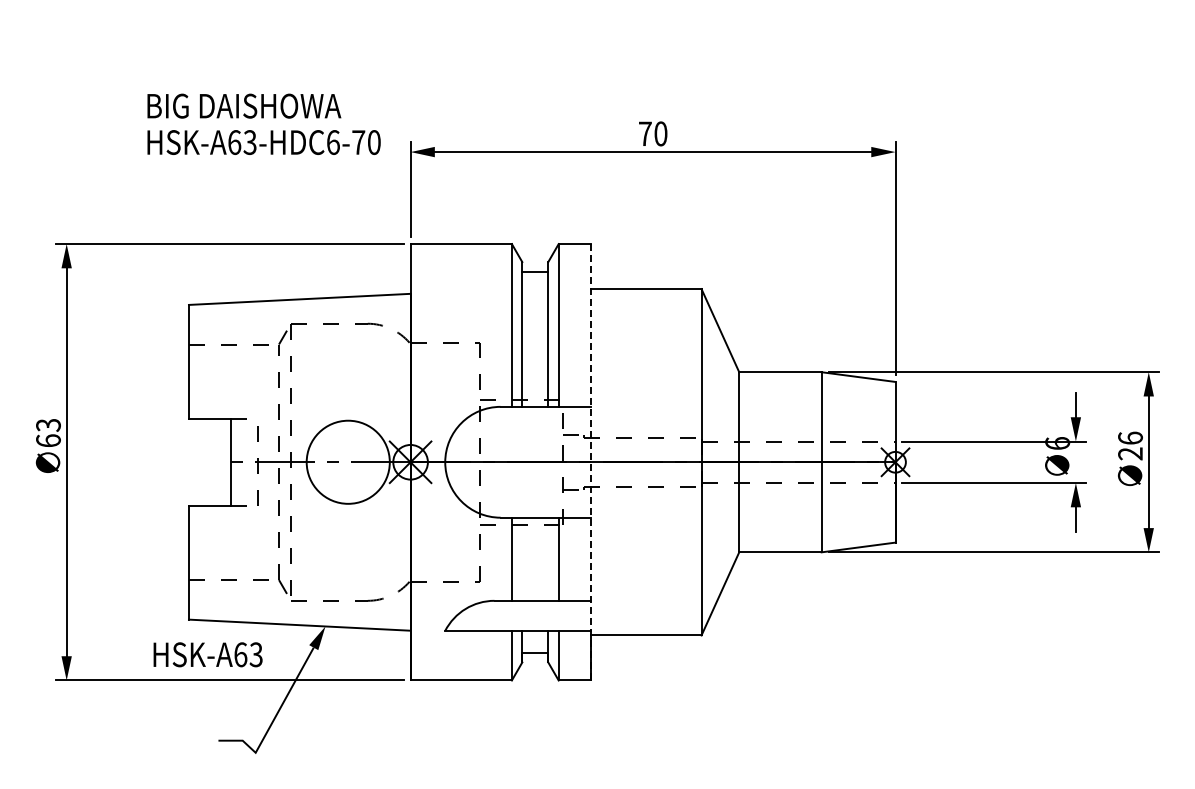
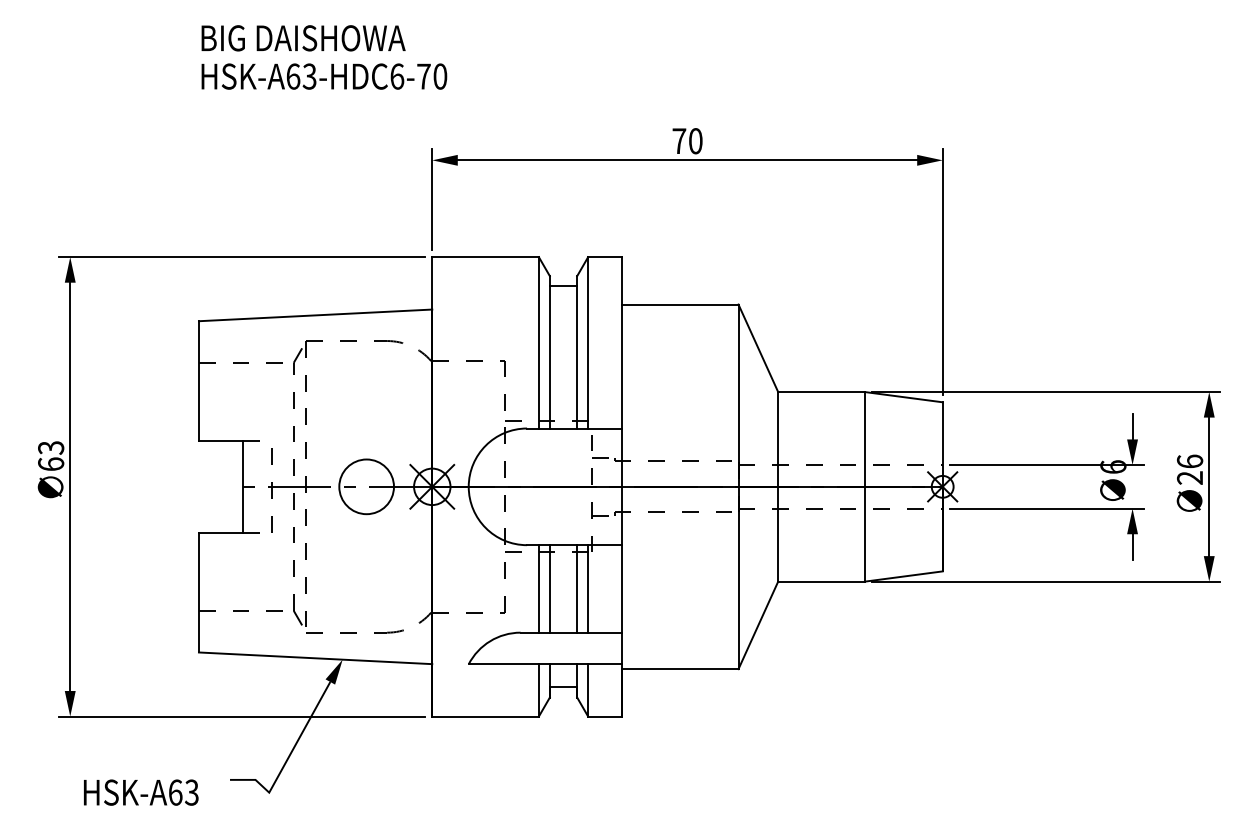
text: (263, 123) -> (323, 56), moved
line: (590, 461) -> (621, 486), dashed -> solid
circle: (348, 462) -> (366, 487), size x0.62
line: (522, 558) -> (550, 588), added
line: (548, 558) -> (577, 588), added
text: (207, 654) -> (140, 792), moved

